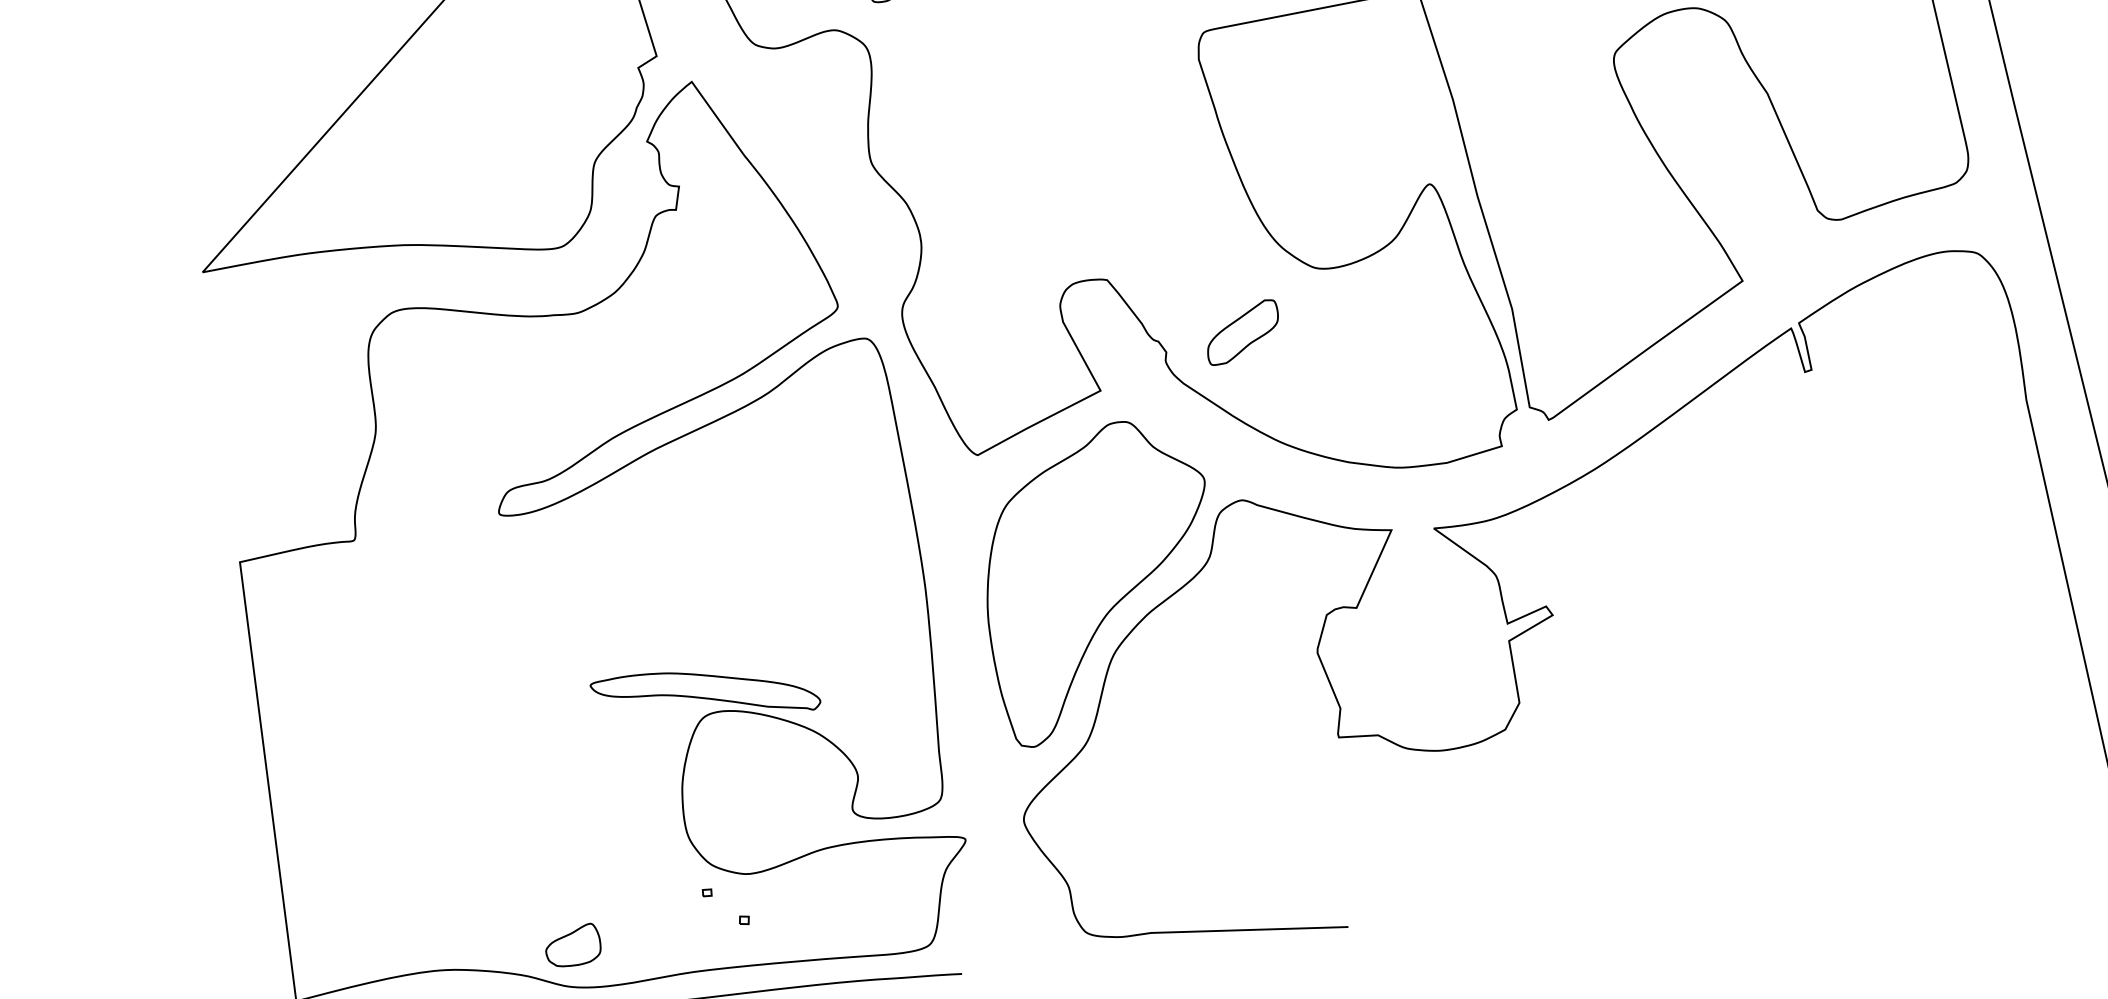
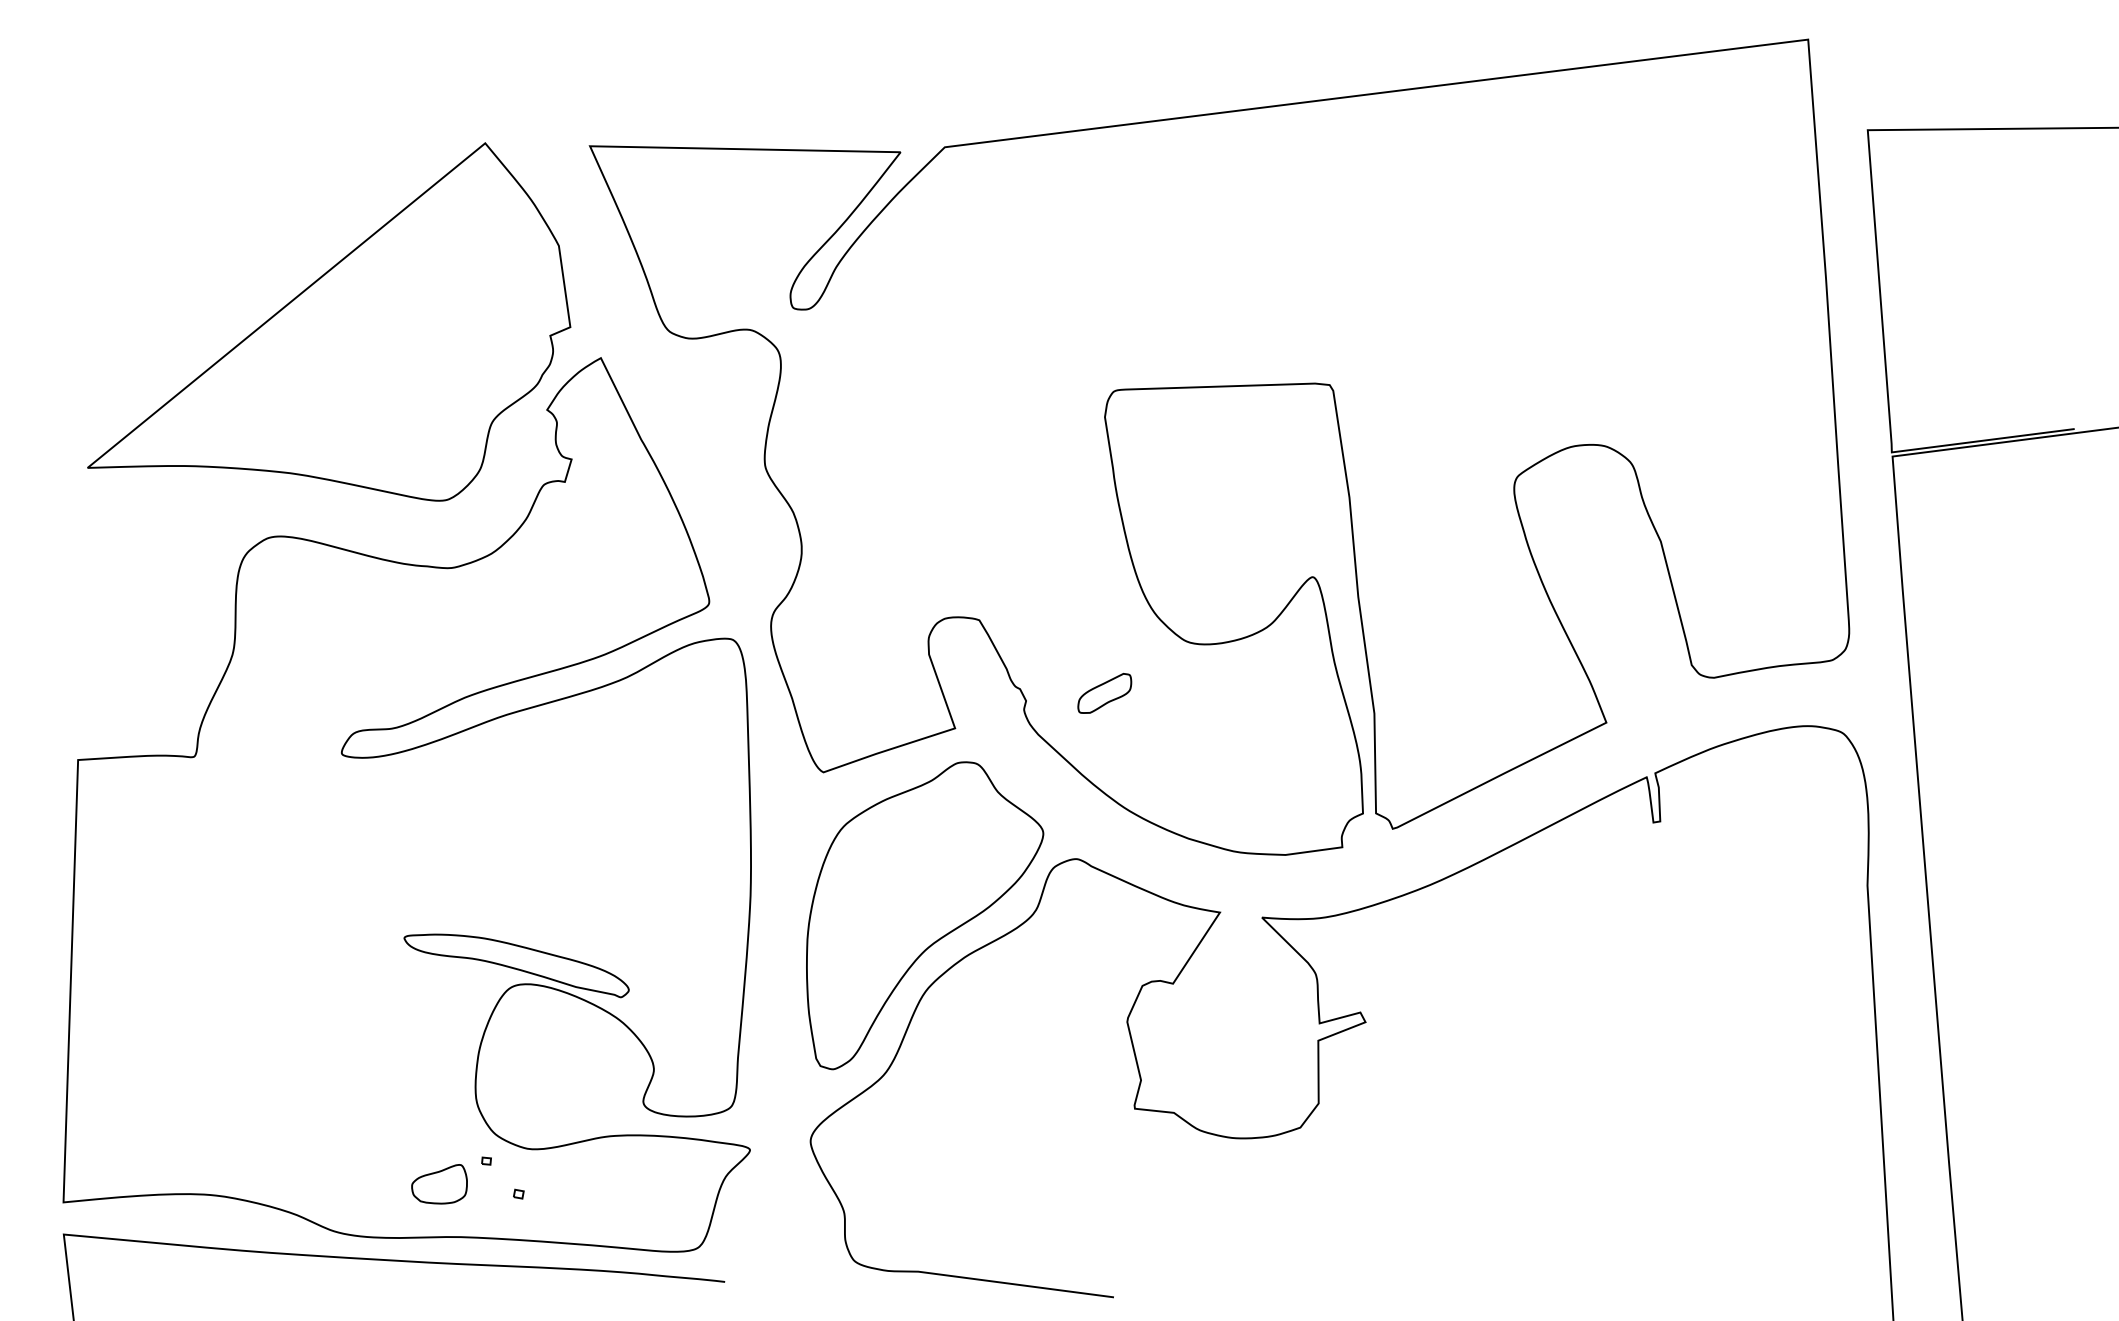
part: (1242, 332) -> (1104, 693), size x0.7
part: (573, 946) -> (439, 1184), moved

